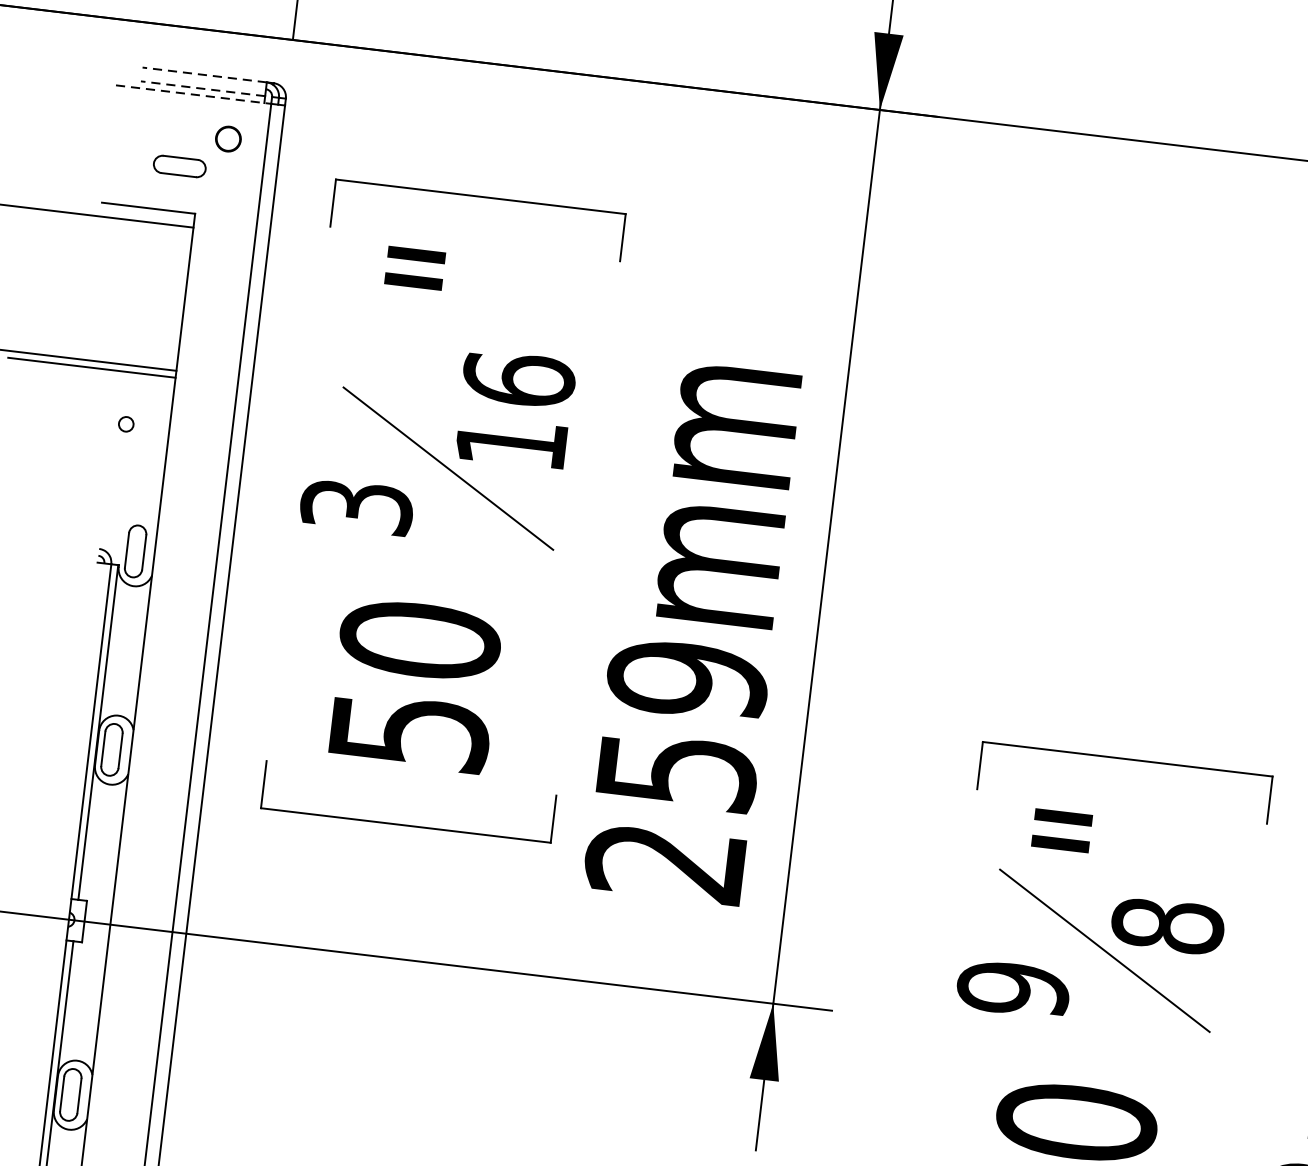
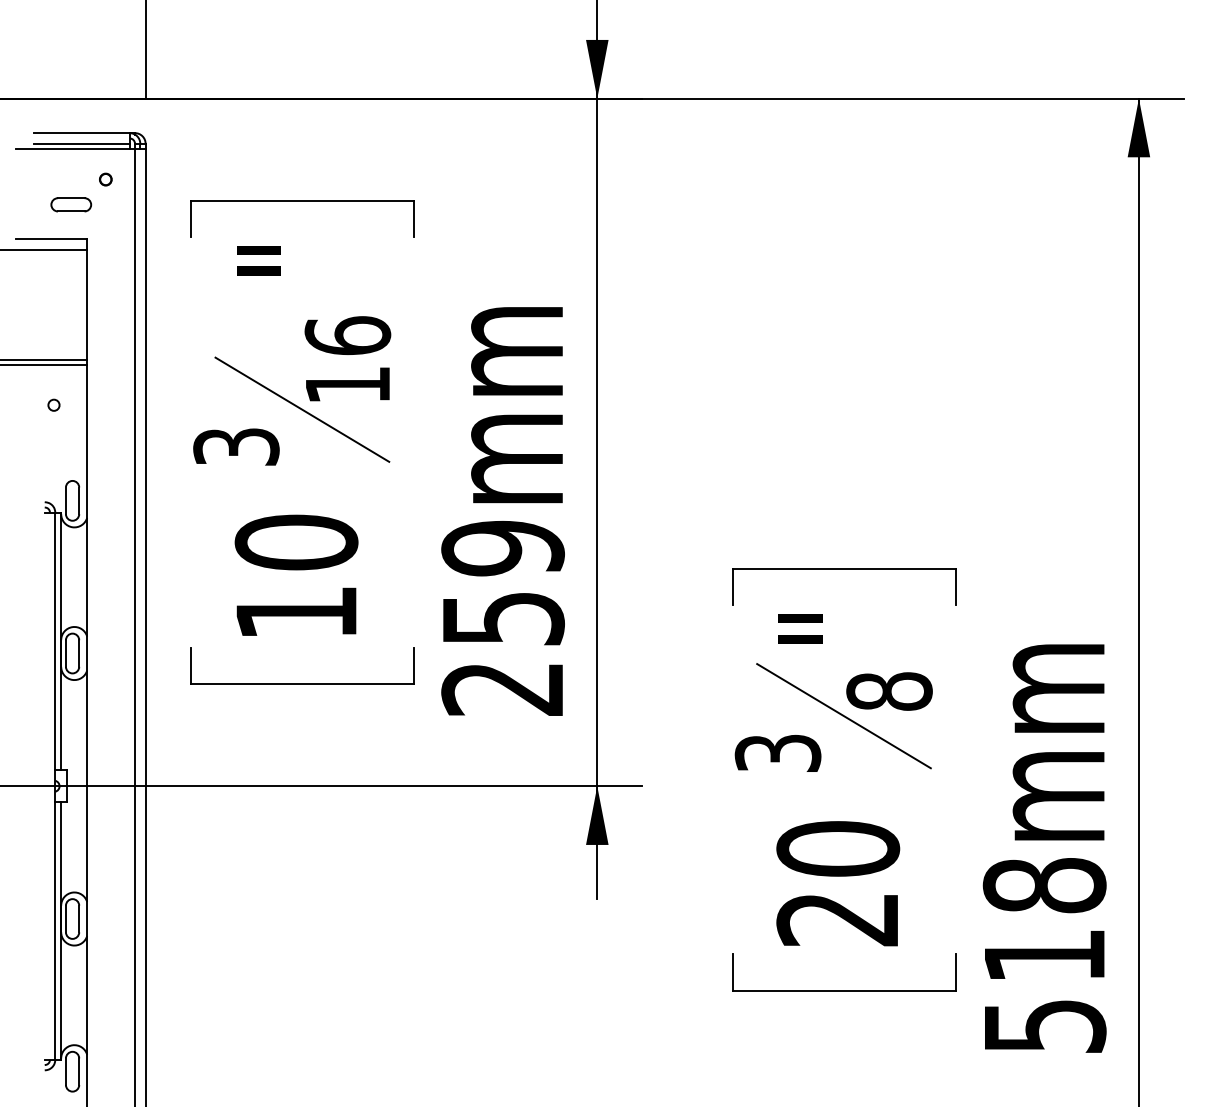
line: (204, 75) -> (81, 133), dashed -> solid
line: (202, 88) -> (81, 143), dashed -> solid
line: (193, 95) -> (75, 149), dashed -> solid
part: (228, 138) -> (105, 179), size x0.62
text: (410, 732) -> (297, 613), 50 -> 10
text: (1013, 989) -> (778, 753), 9 -> 3

